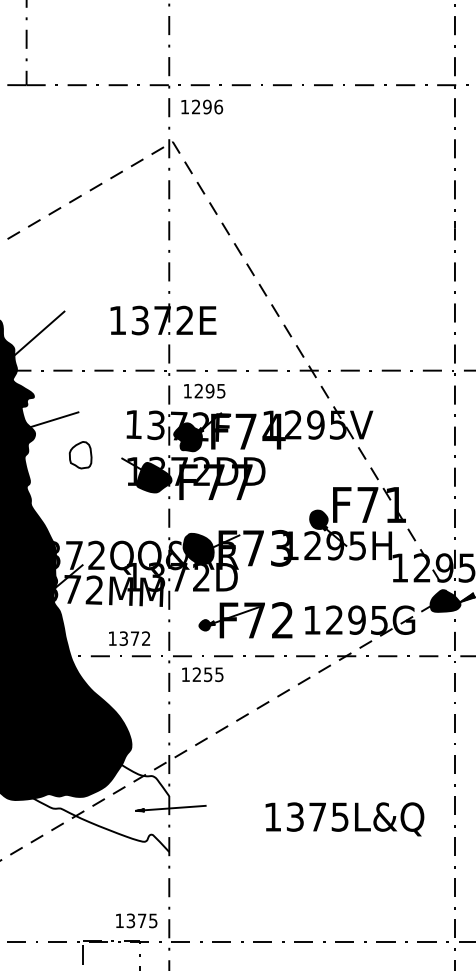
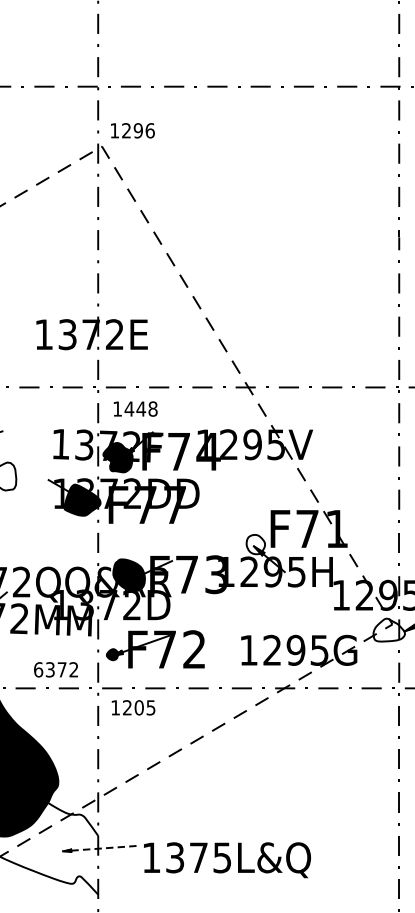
text: (202, 106) -> (133, 130), moved
text: (209, 390) -> (140, 408), 1295 -> 1448
fill: (318, 519) -> (255, 544), removed
fill: (445, 600) -> (389, 629), removed
part: (244, 613) -> (154, 642), moved
text: (112, 638) -> (38, 669), 1372 -> 6372
text: (207, 674) -> (138, 707), 1255 -> 1205
line: (171, 808) -> (100, 848), solid -> dashed
text: (344, 819) -> (226, 860), moved

